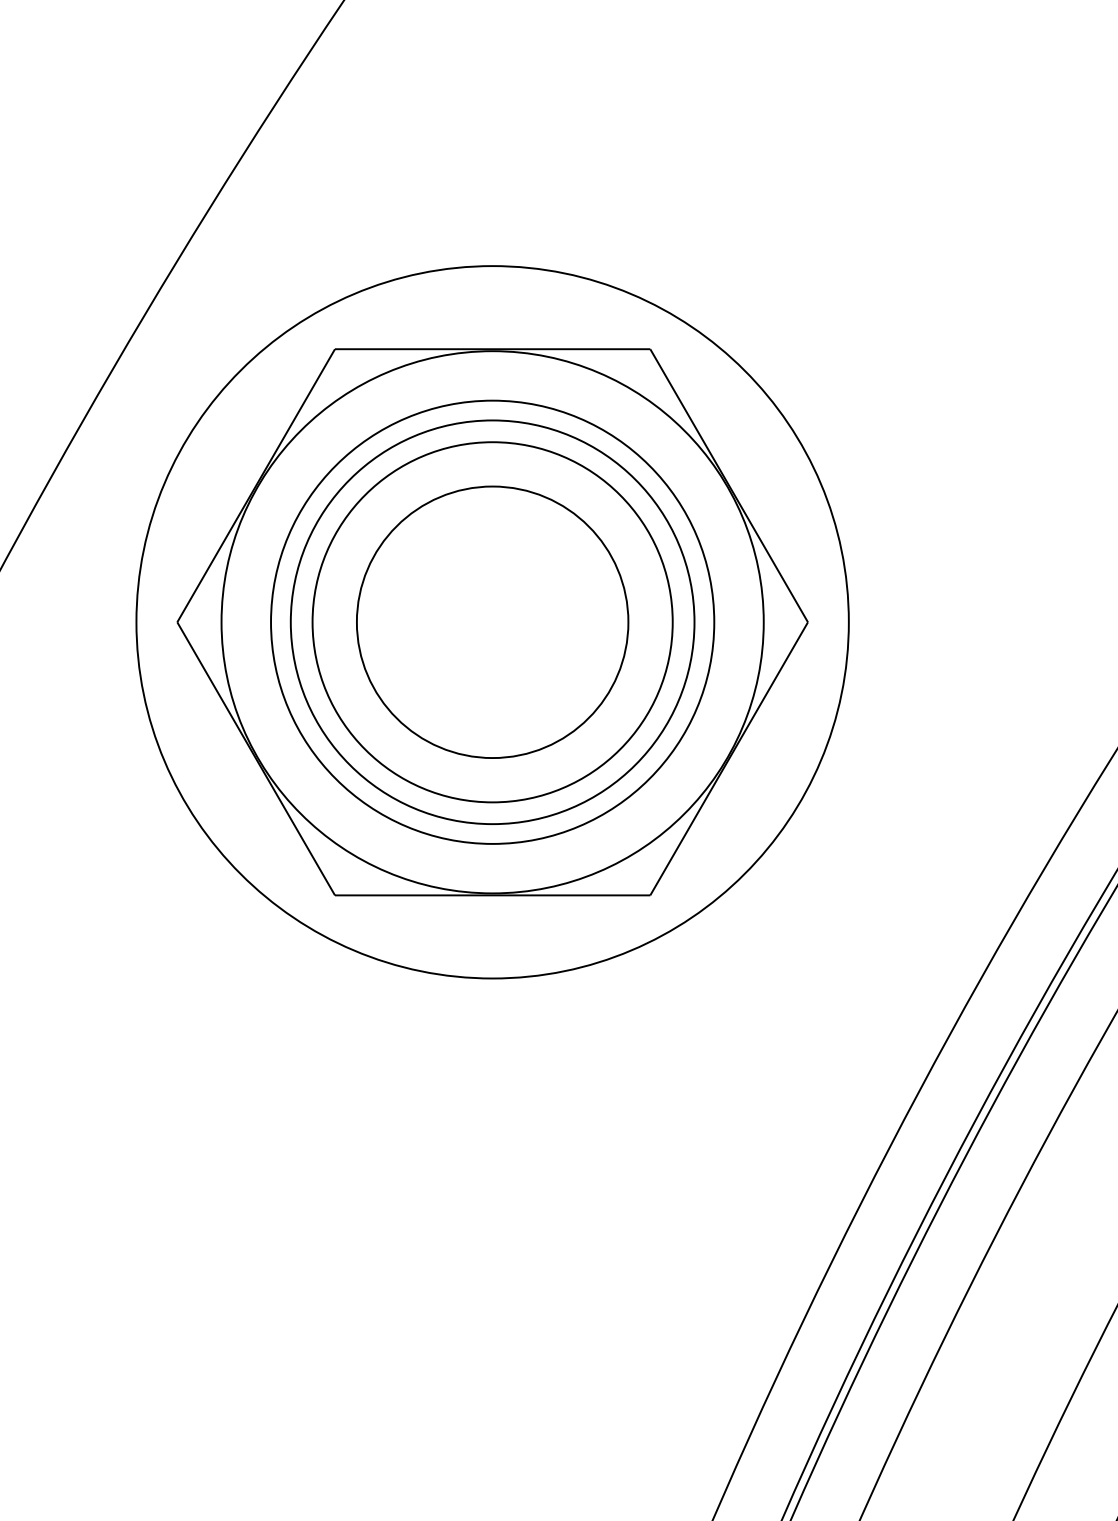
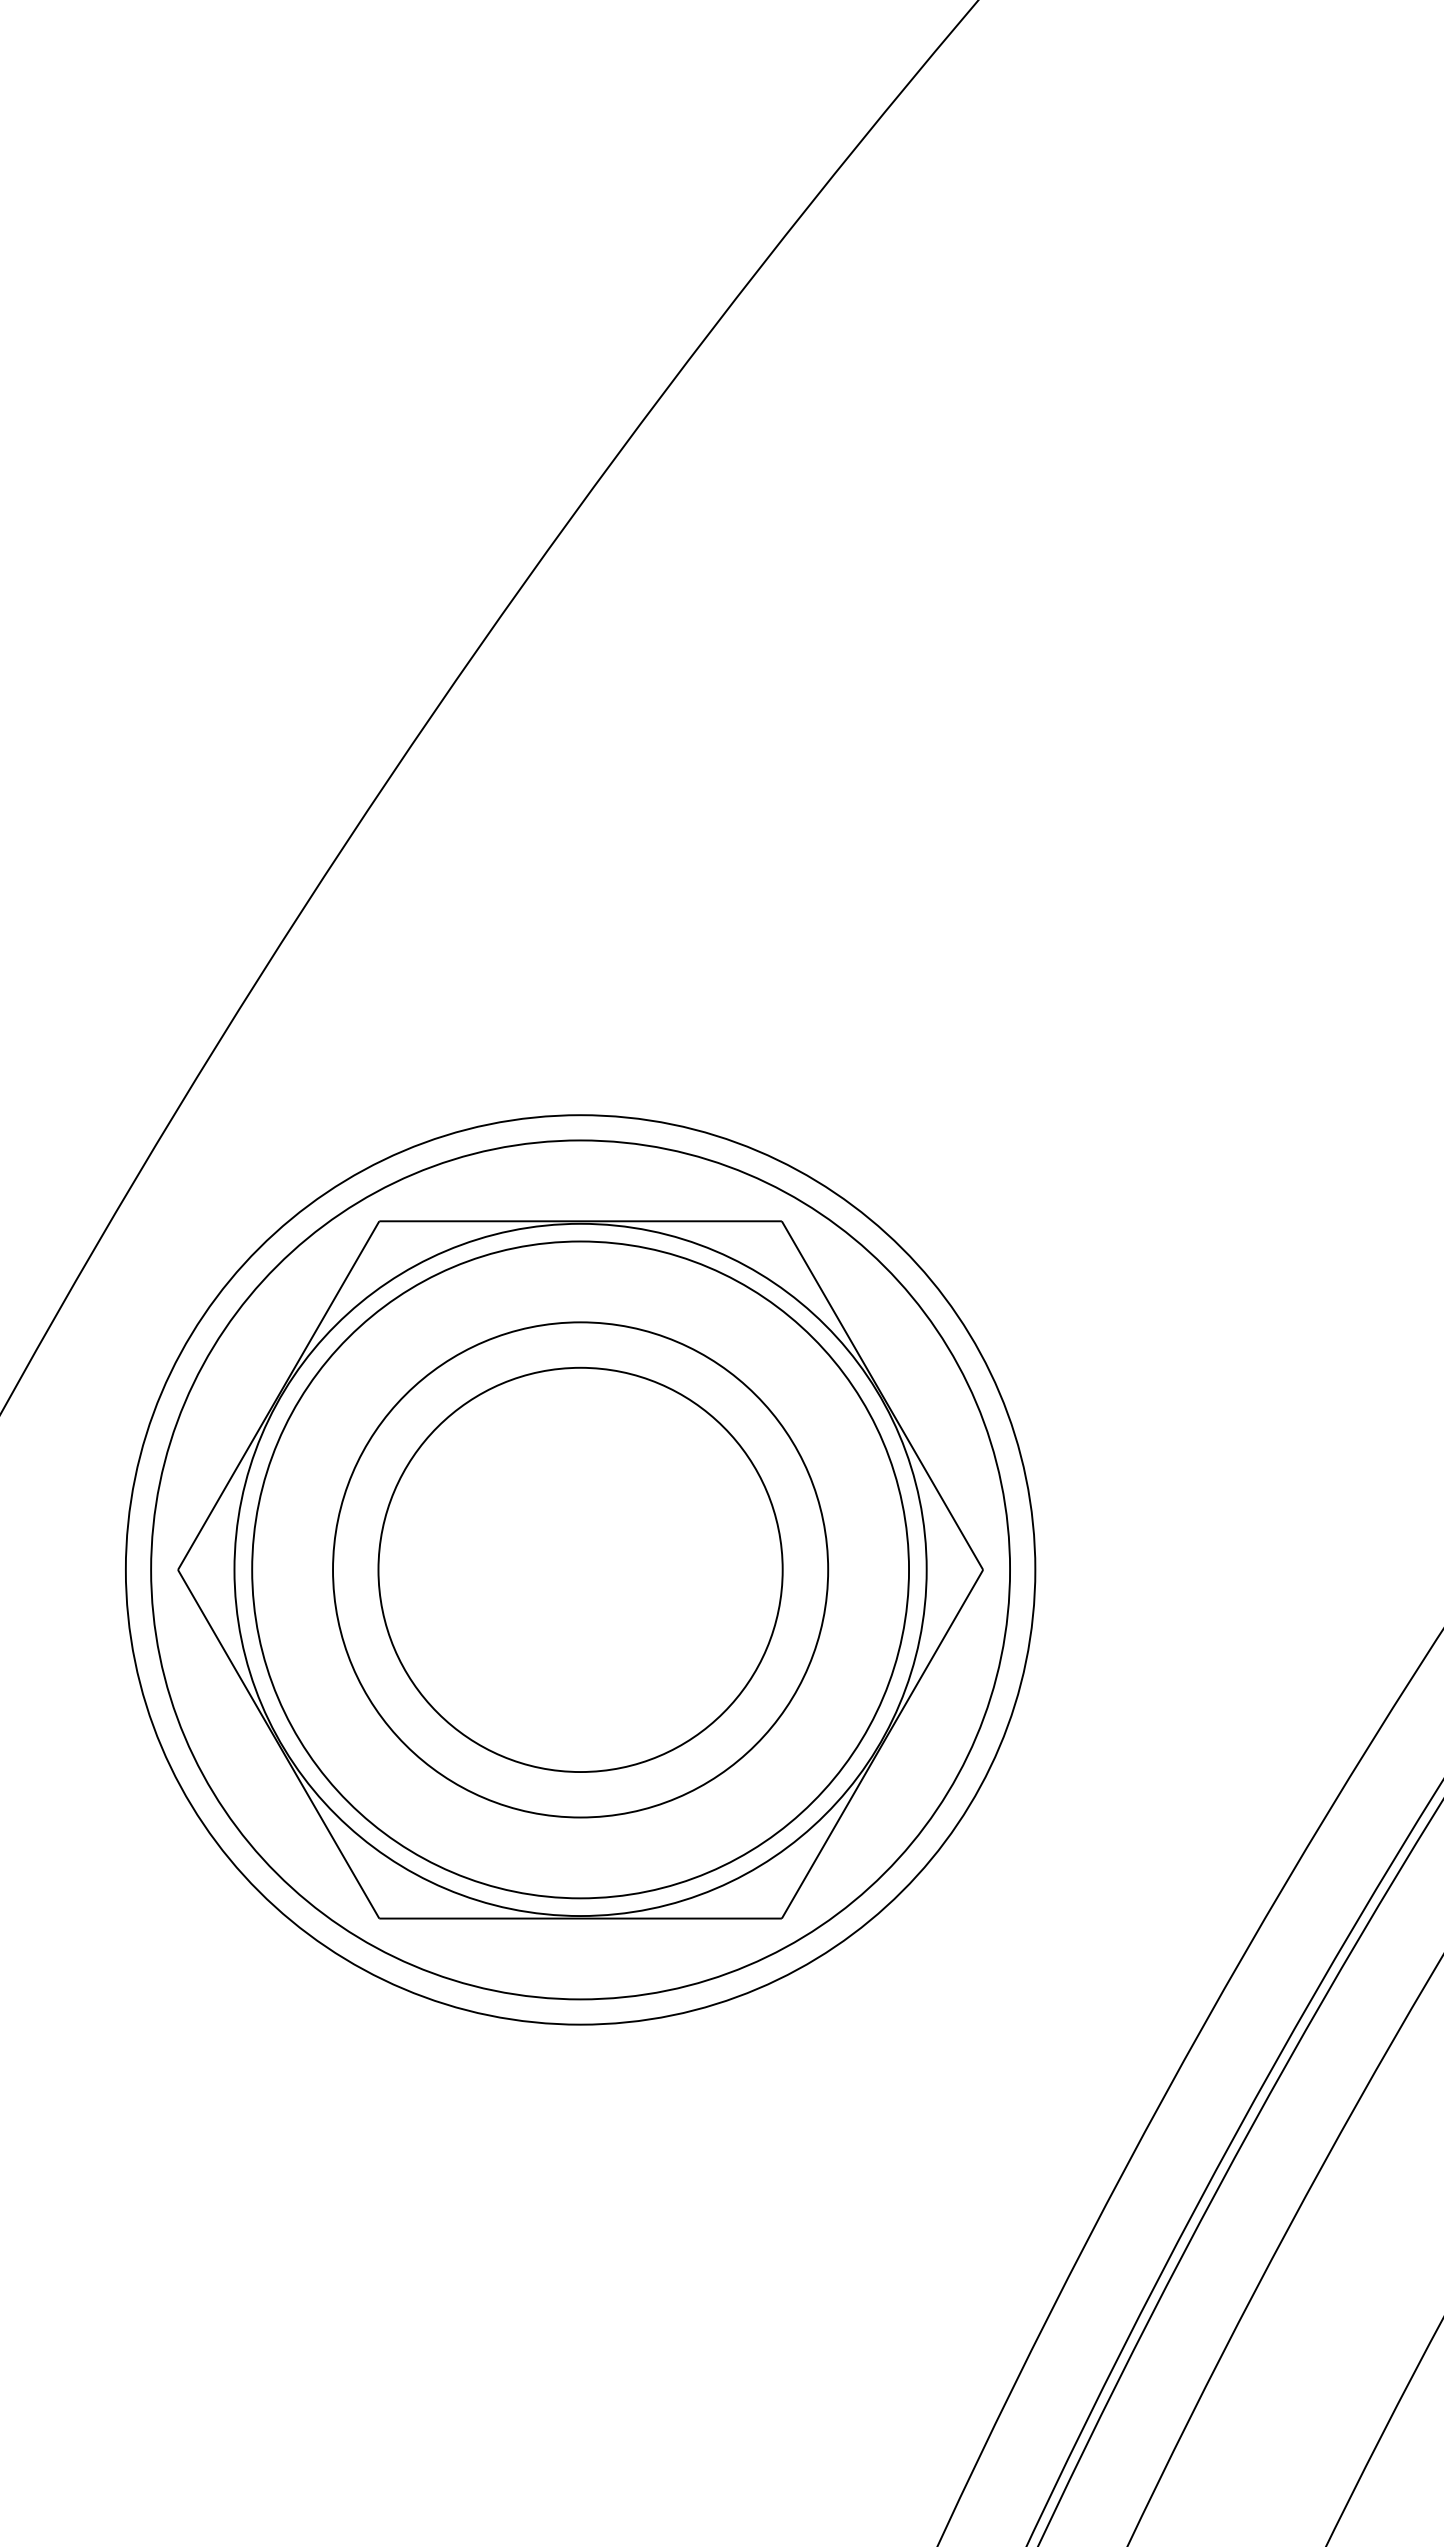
circle: (492, 621) -> (580, 1569), size x0.71
circle: (492, 621) -> (580, 1569), size x1.43
circle: (492, 621) -> (580, 1569), size x1.43
circle: (492, 621) -> (580, 1569), size x1.67

